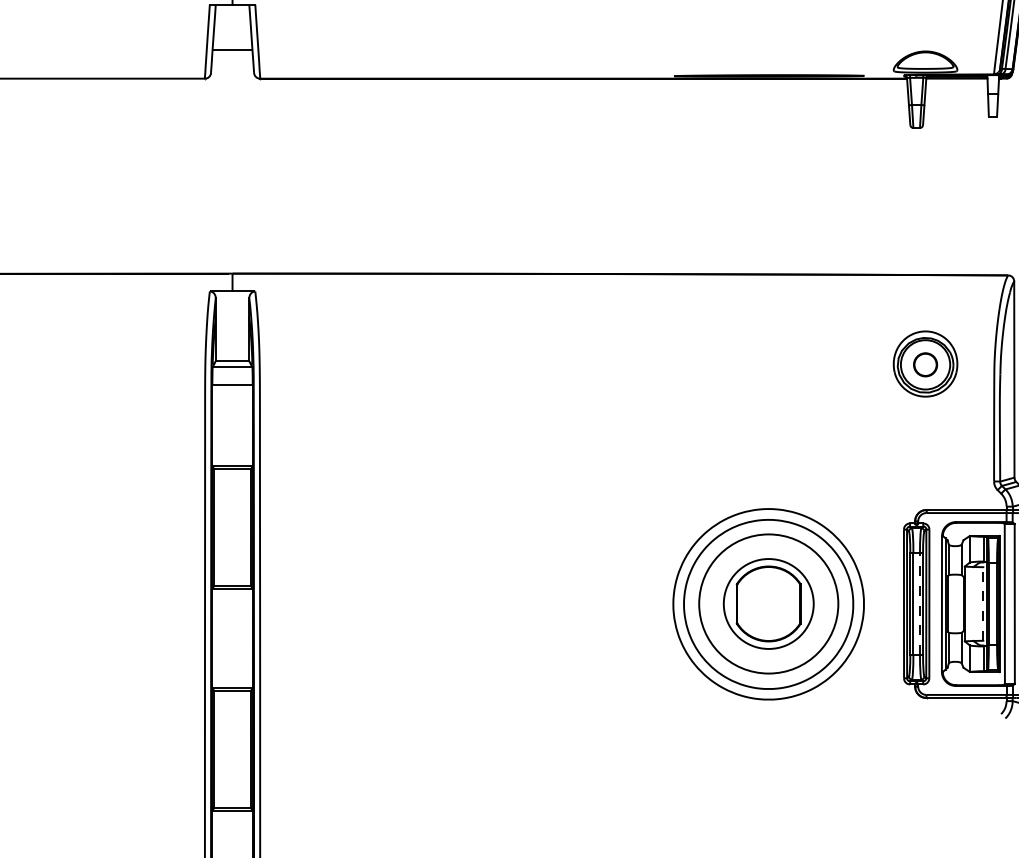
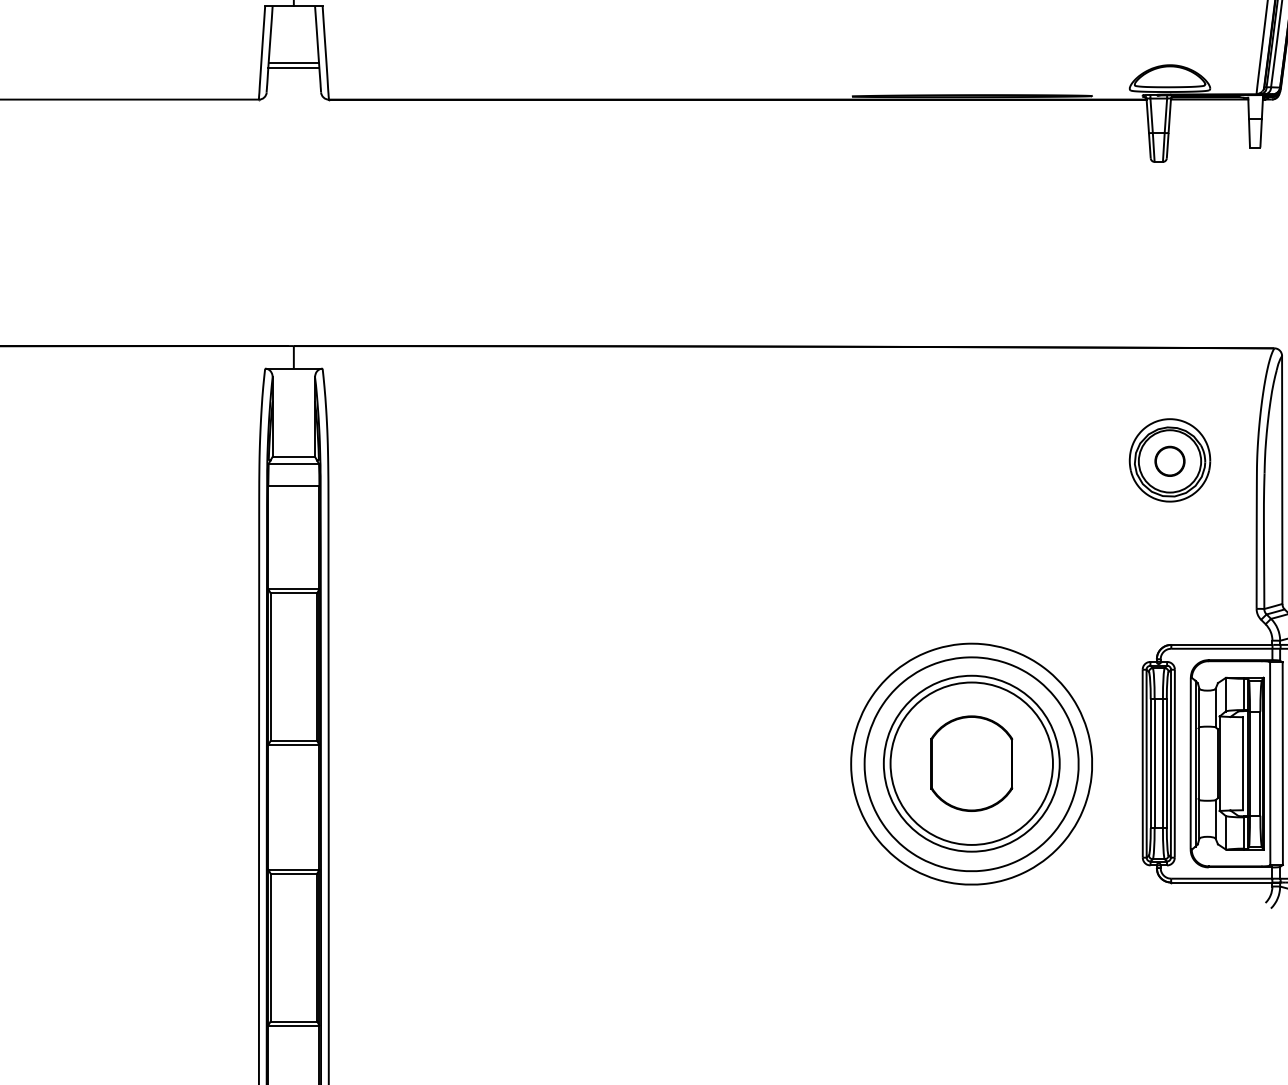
line: (232, 54) -> (293, 68), added
circle: (768, 603) -> (971, 763), size x1.43
line: (919, 603) -> (1162, 763), dashed -> solid
line: (983, 603) -> (1243, 763), dashed -> solid

